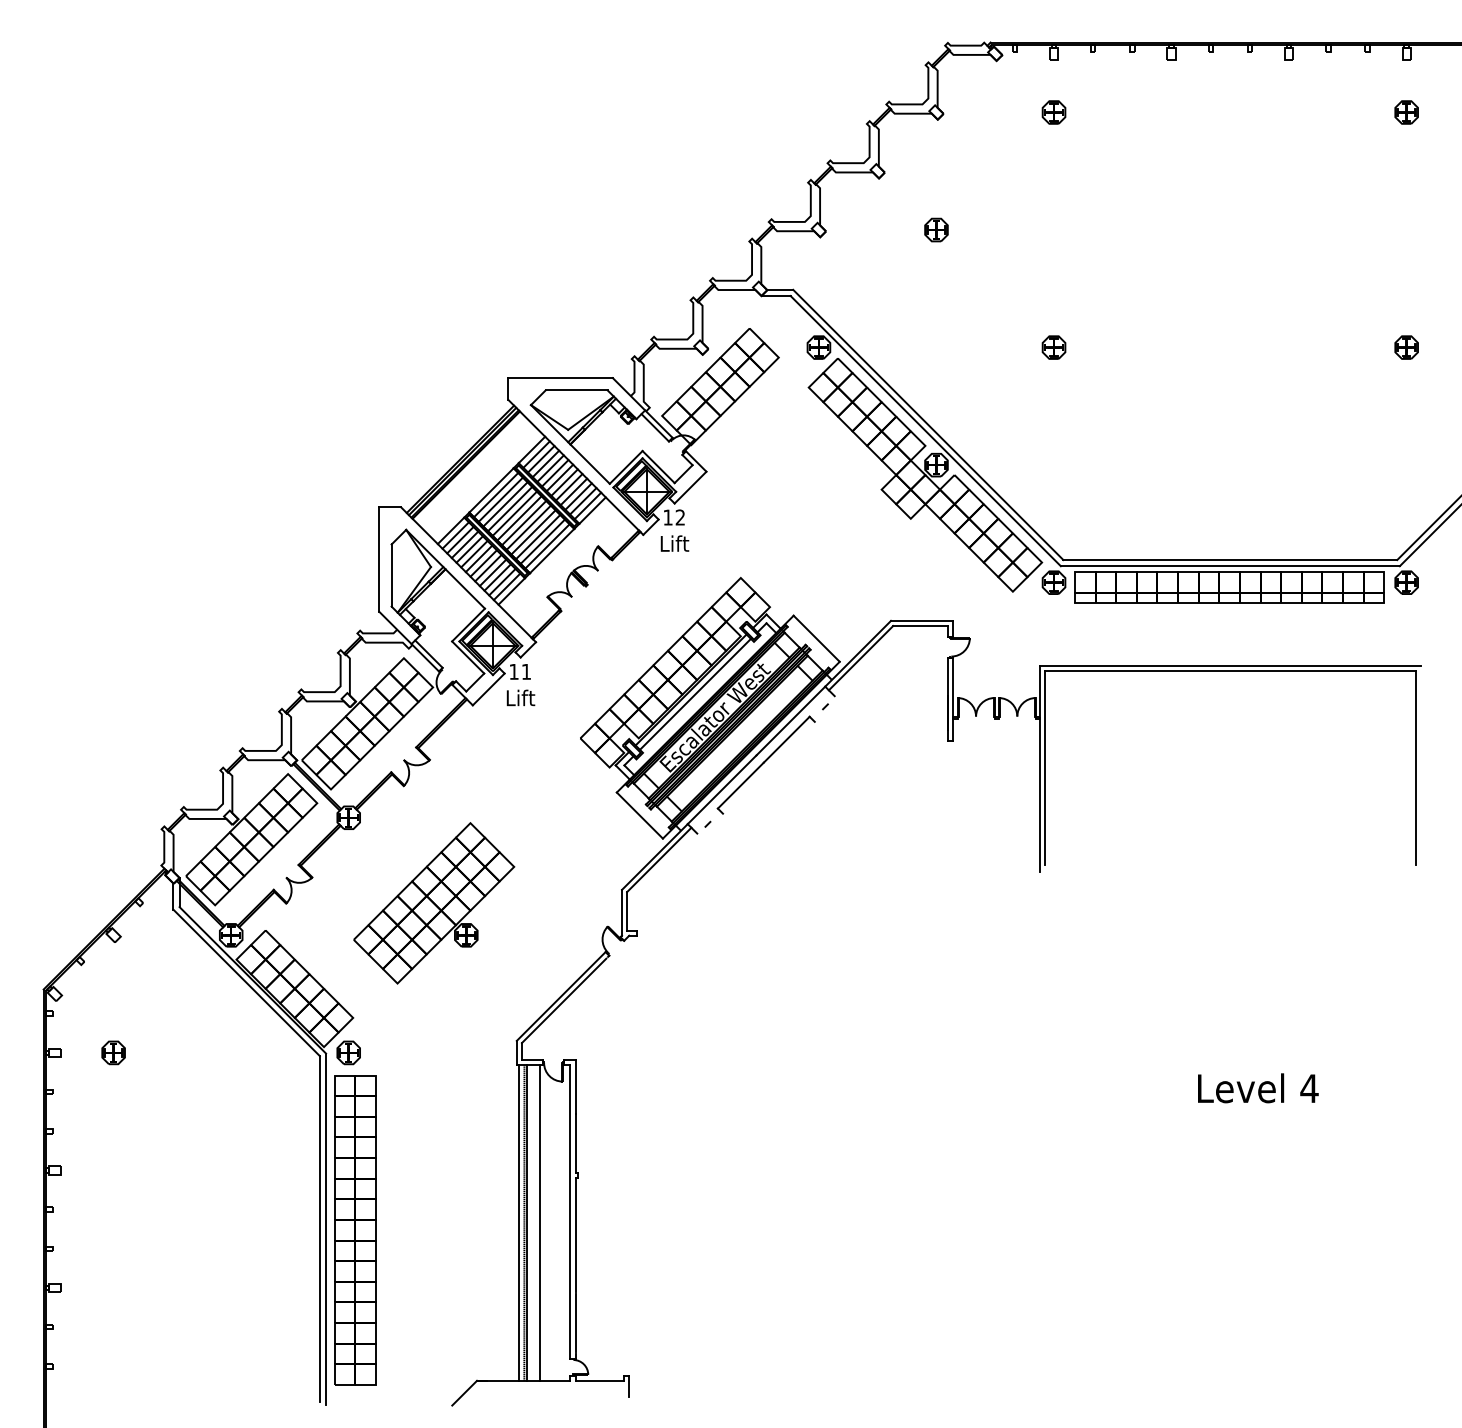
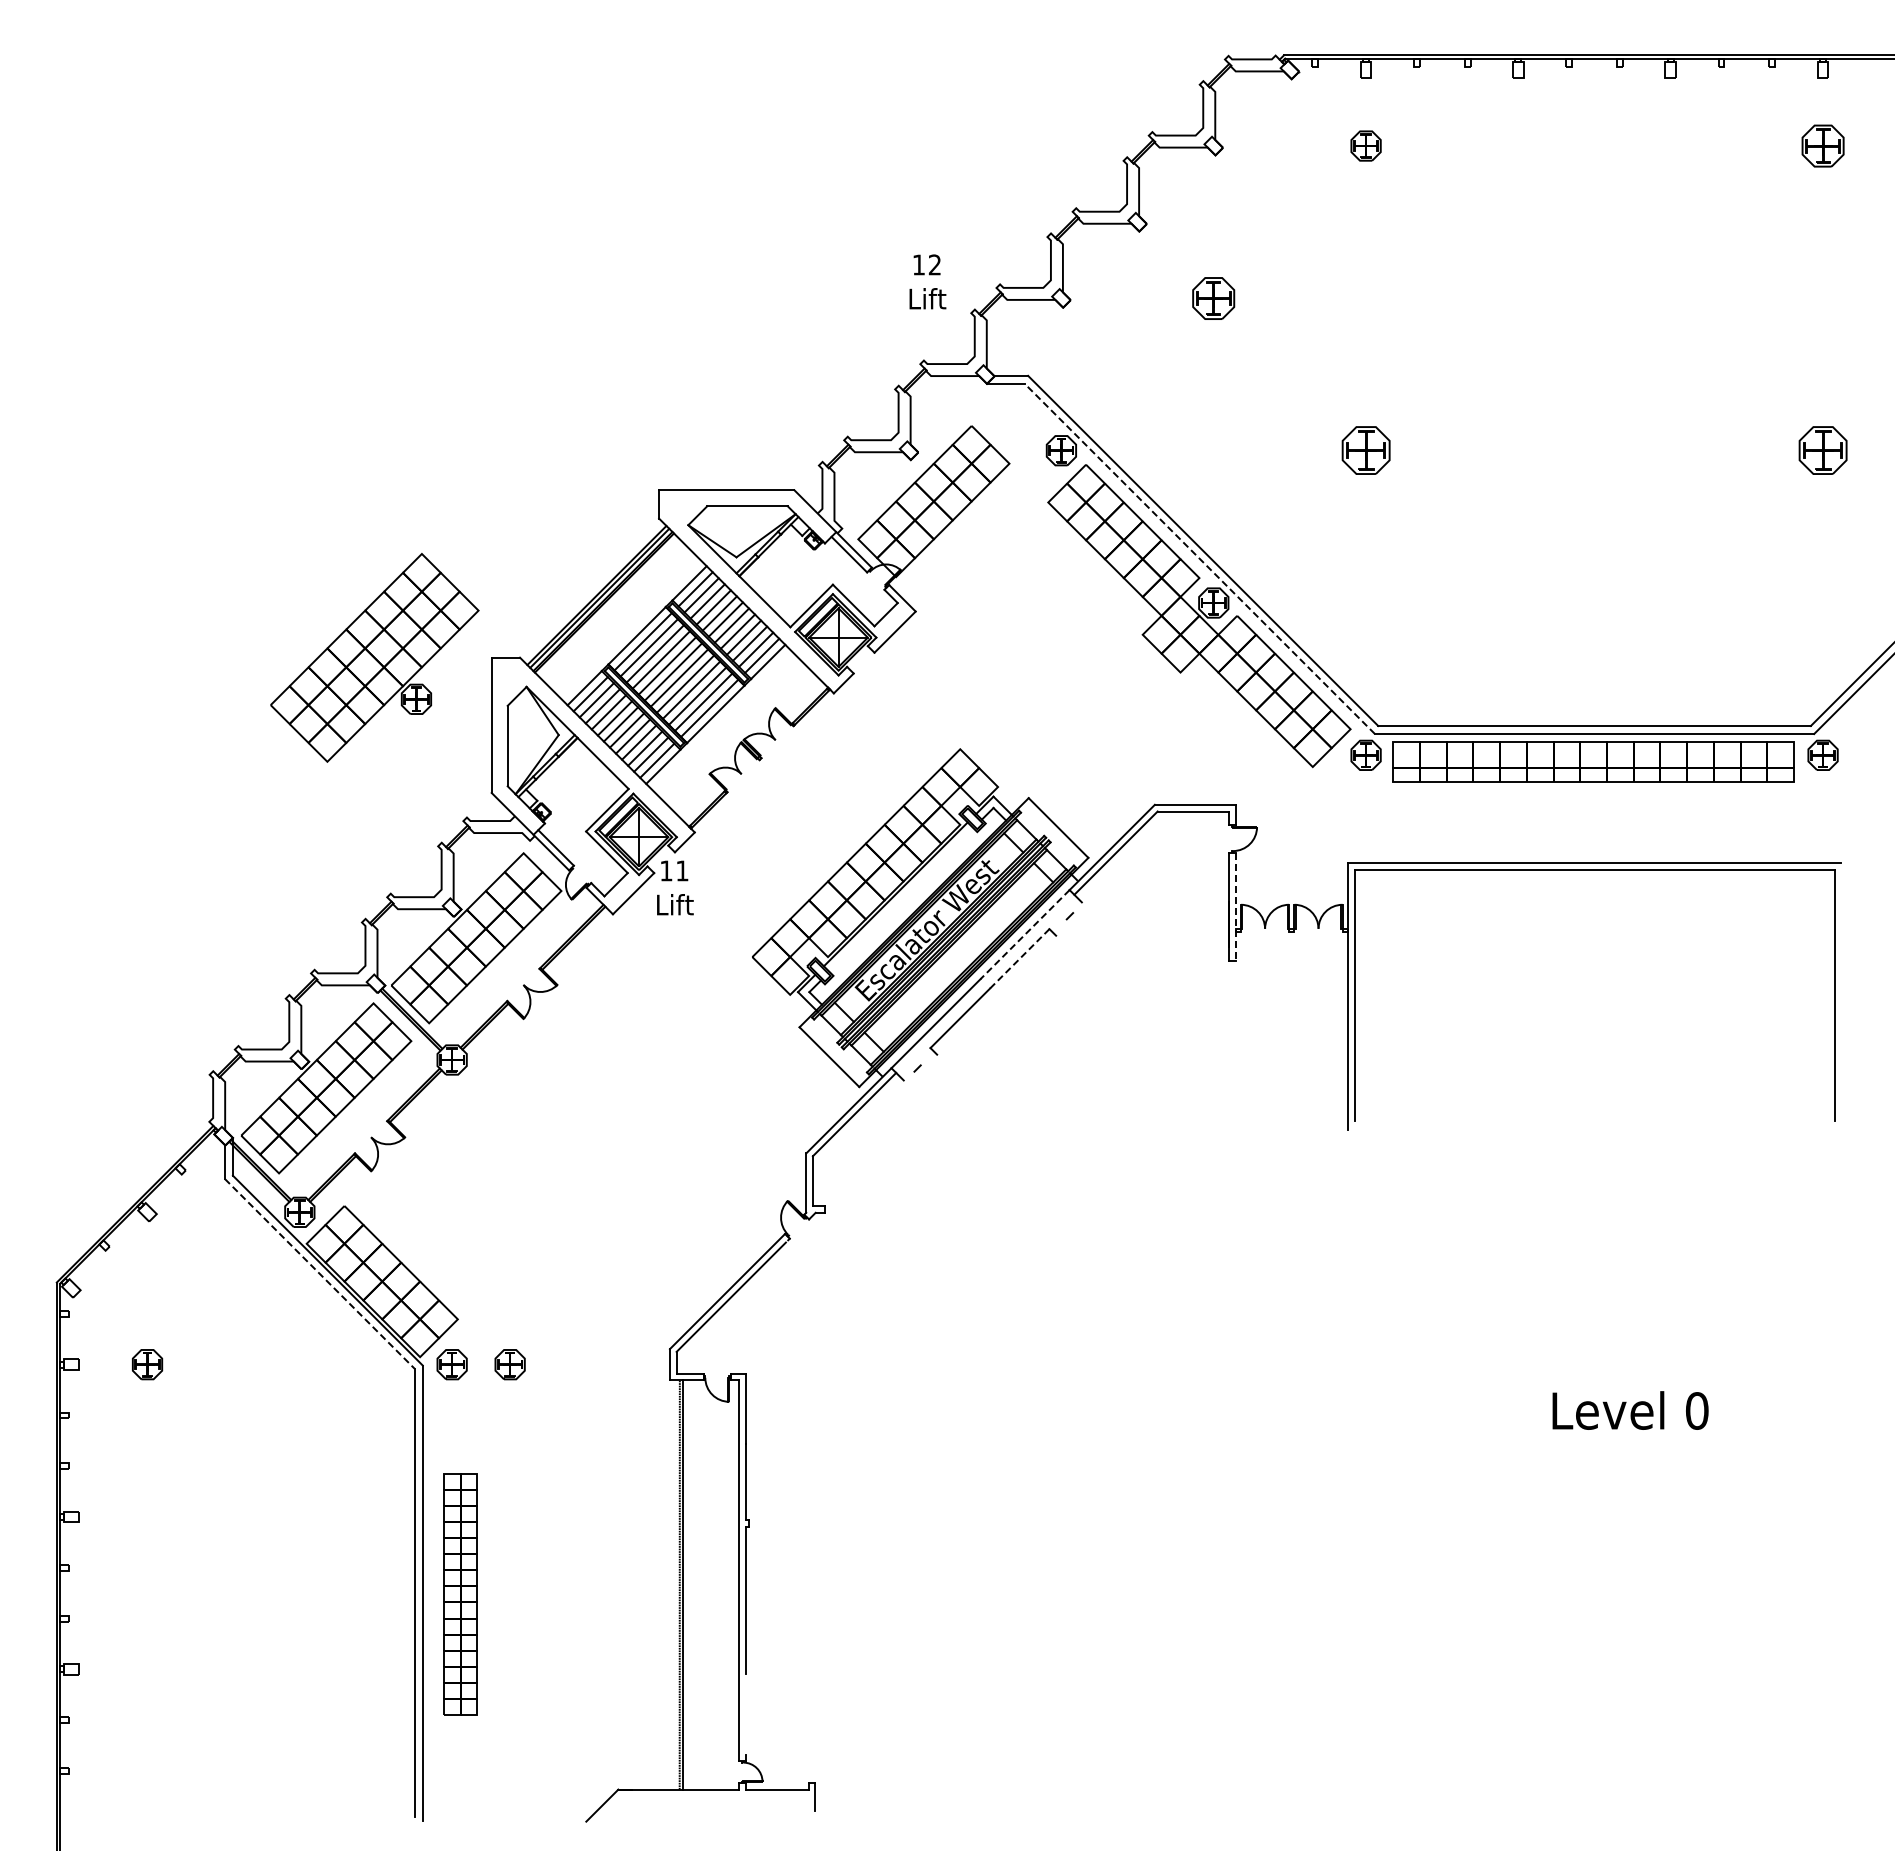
part: (1406, 112) -> (1822, 145), size x1.4
part: (936, 229) -> (1213, 297), size x1.4
part: (1053, 347) -> (1365, 450), size x1.6
part: (1406, 347) -> (1822, 450), size x1.6
line: (925, 430) -> (1199, 558), solid -> dashed
text: (674, 530) -> (927, 281), moved
line: (695, 693) -> (901, 899), removed
line: (953, 700) -> (1235, 907), solid -> dashed
line: (791, 720) -> (1025, 934), solid -> dashed
line: (786, 740) -> (1019, 959), solid -> dashed
part: (433, 903) -> (374, 657), moved
line: (247, 983) -> (320, 1274), solid -> dashed
part: (392, 1052) -> (509, 1364), added
text: (1309, 1088) -> (1697, 1410), 4 -> 0
line: (518, 1222) -> (672, 1584), removed
line: (539, 1222) -> (699, 1584), removed
part: (355, 1230) -> (460, 1594), size x0.6
line: (575, 1322) -> (746, 1714), removed

